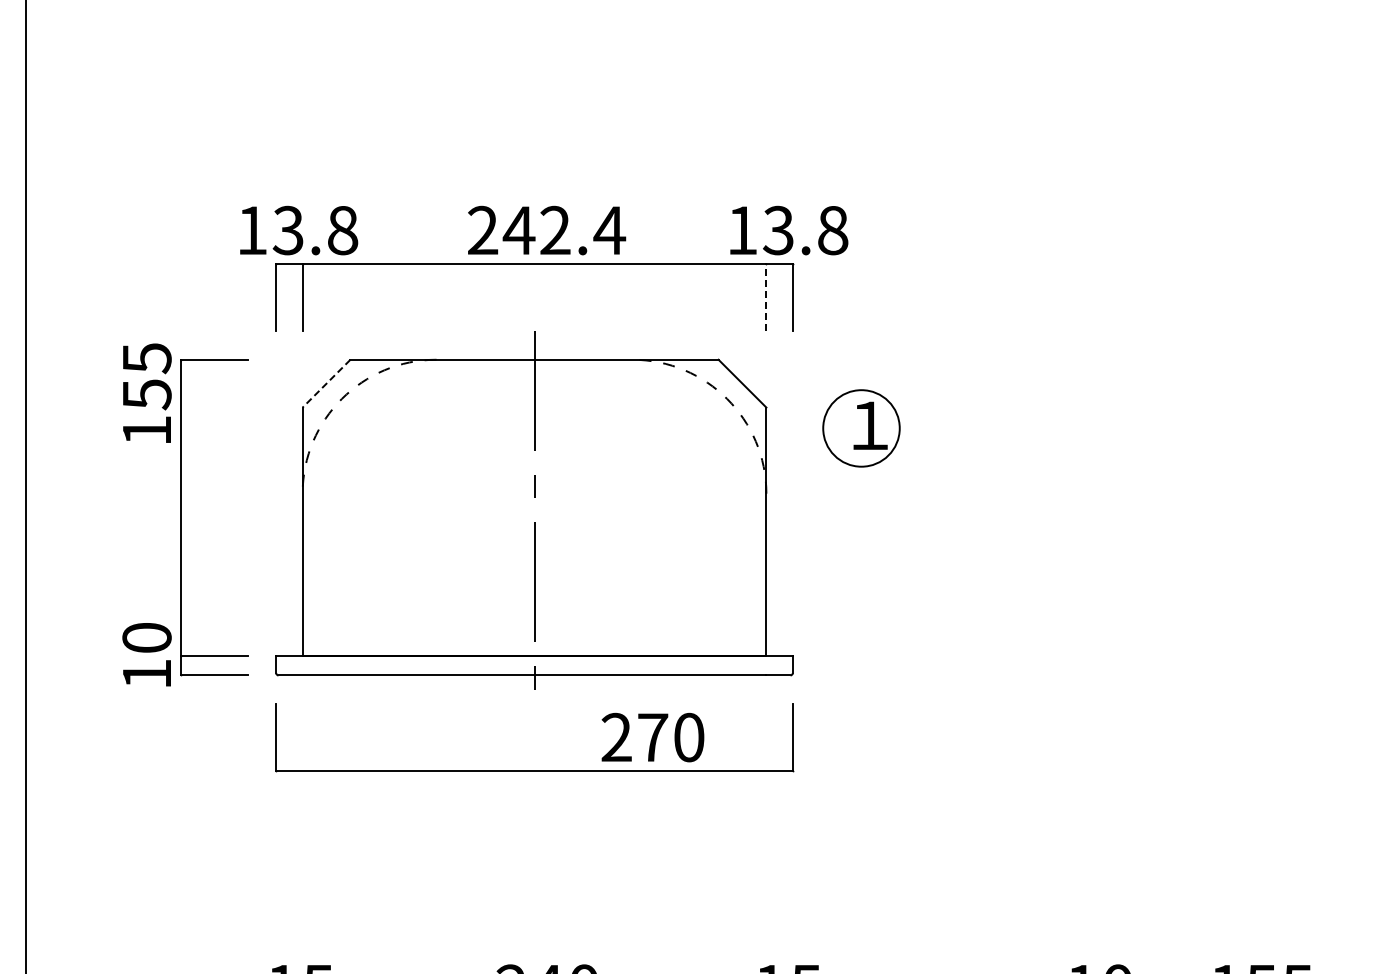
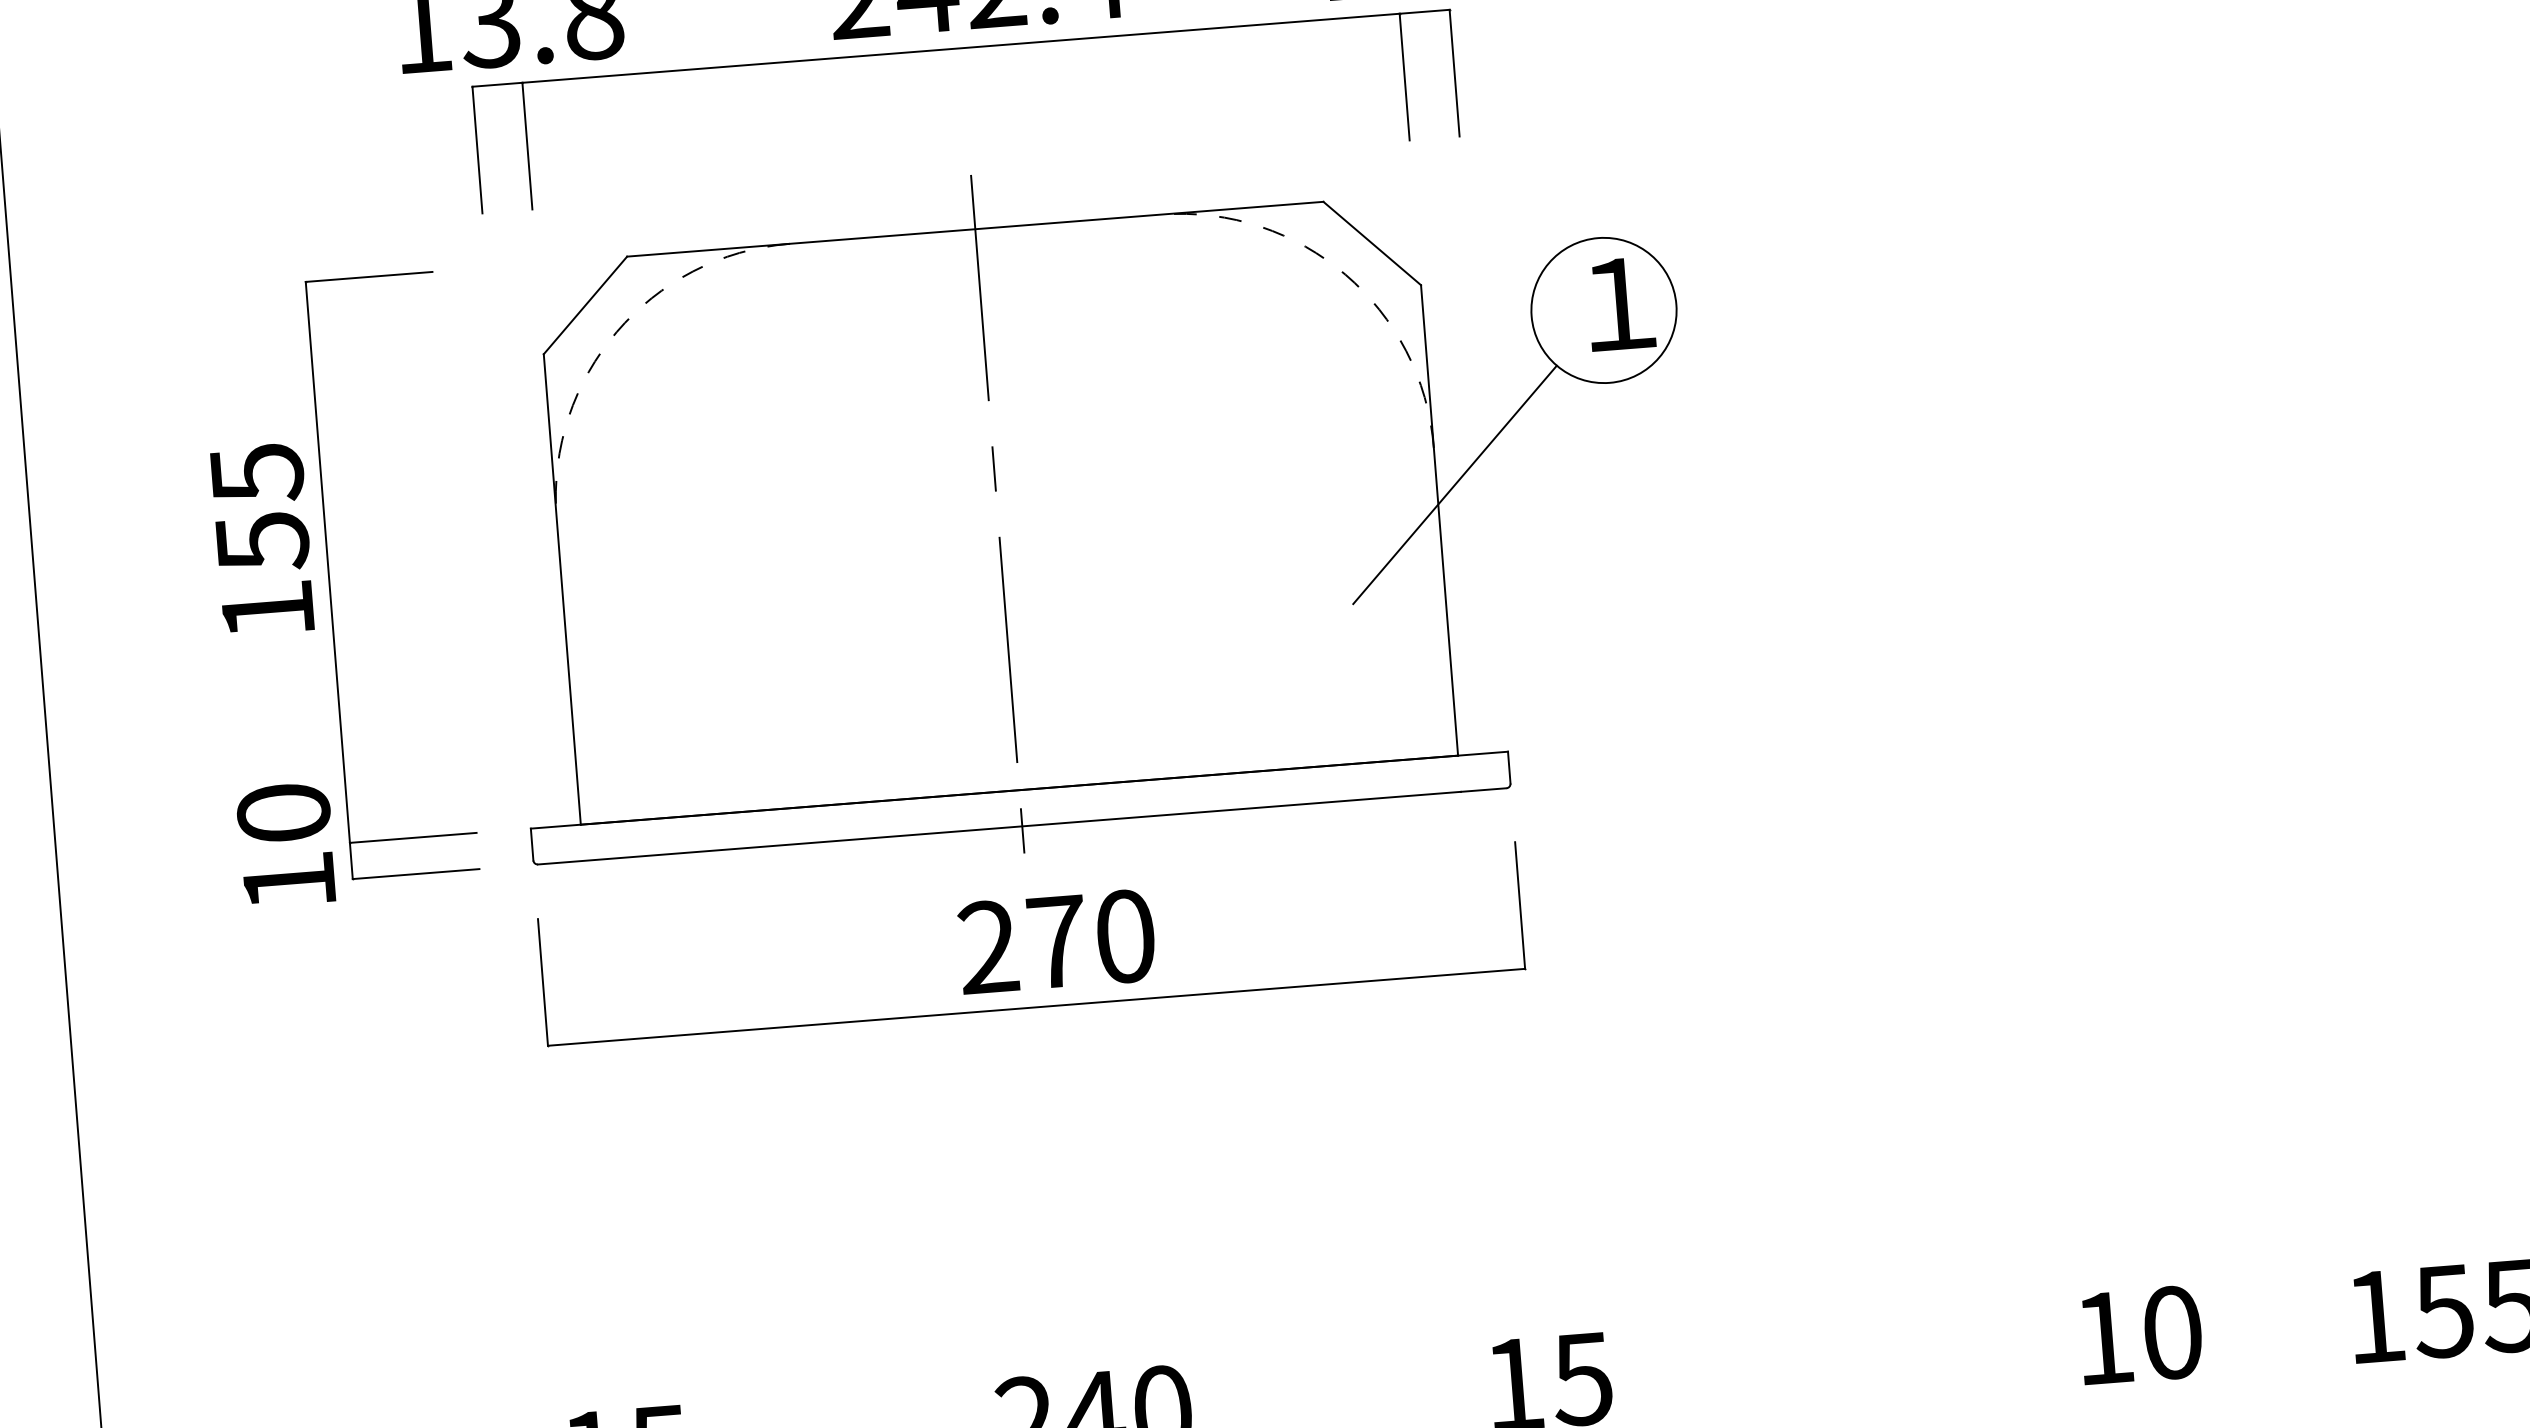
line: (766, 297) -> (1404, 76), dashed -> solid
line: (326, 383) -> (585, 305), dashed -> solid
text: (147, 392) -> (262, 537), moved
line: (775, 513) -> (1454, 484), added
text: (652, 737) -> (1056, 941), moved

